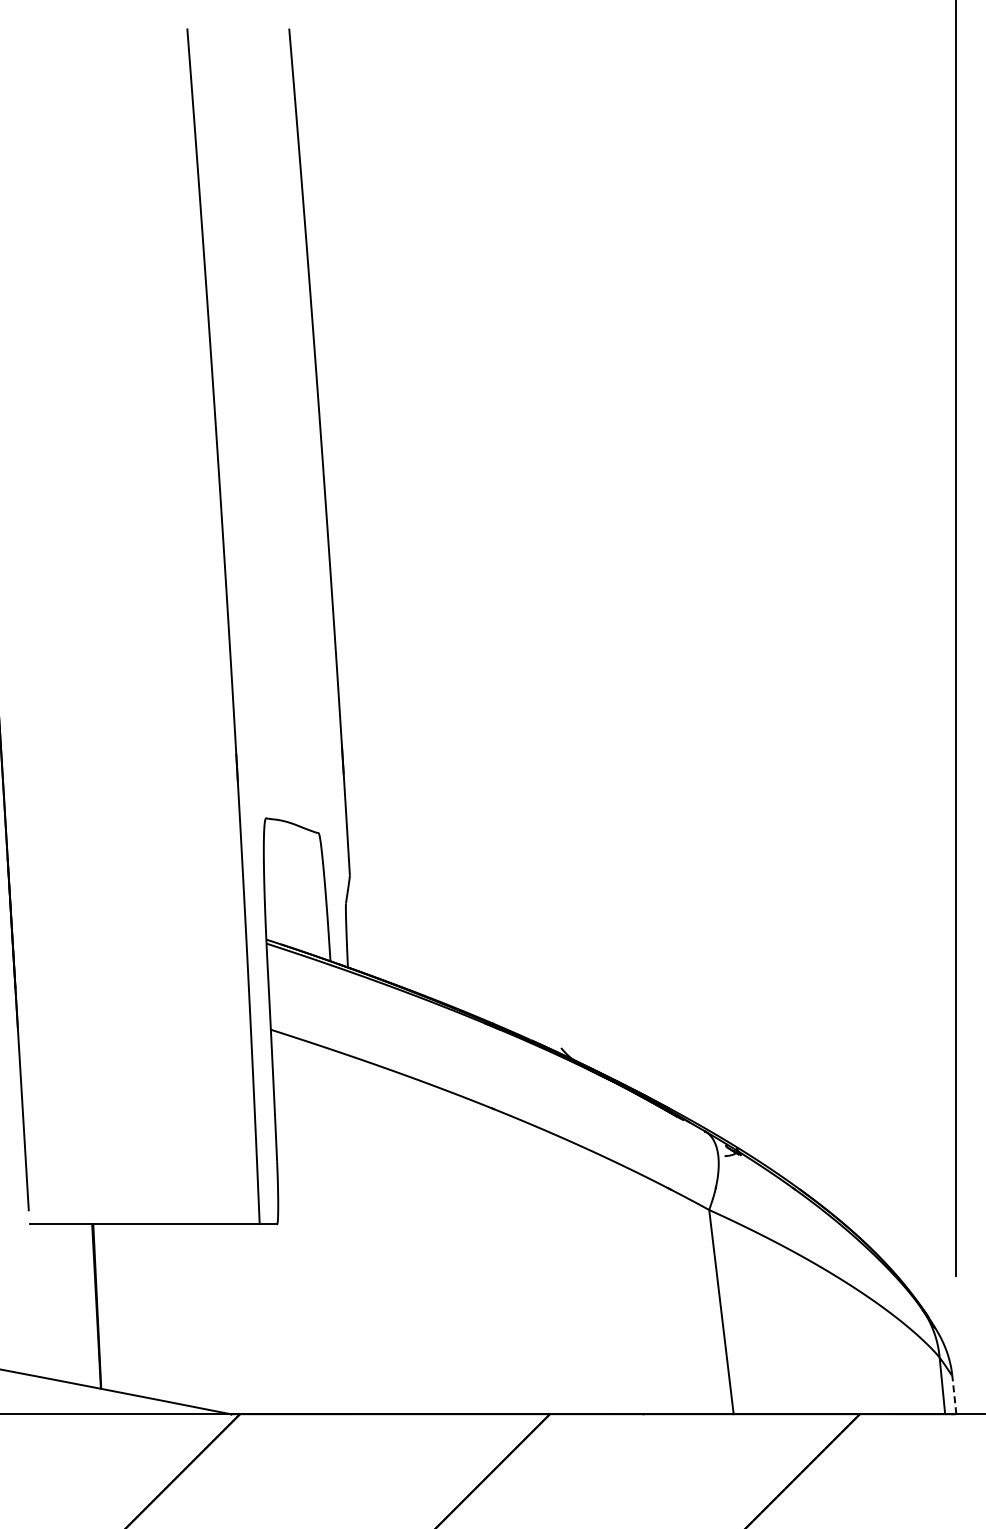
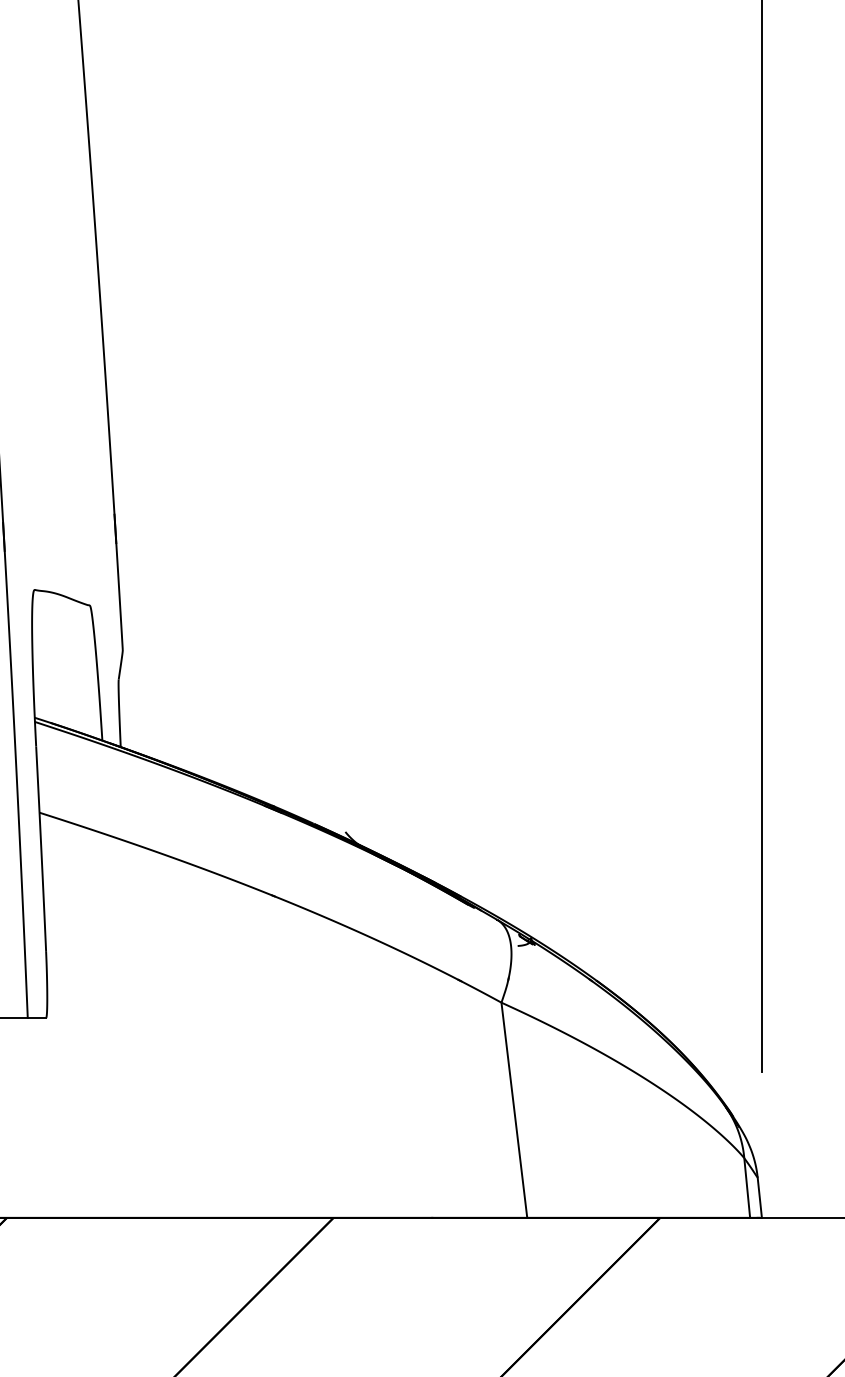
line: (954, 1394) -> (759, 1197), dashed -> solid

